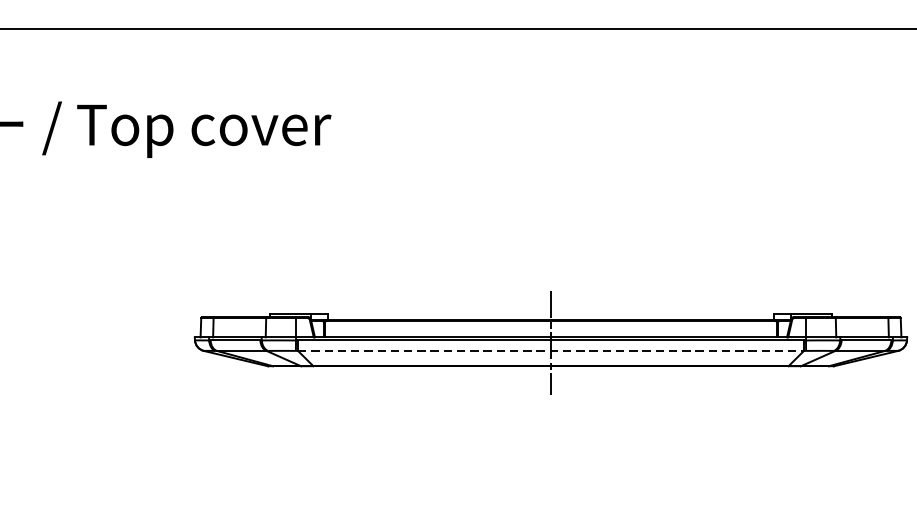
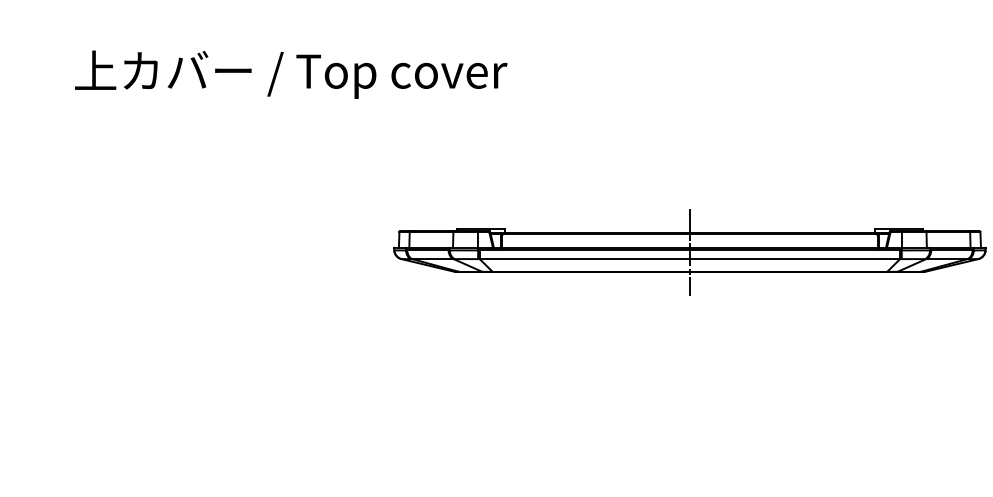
line: (551, 351) -> (690, 259), dashed -> solid

